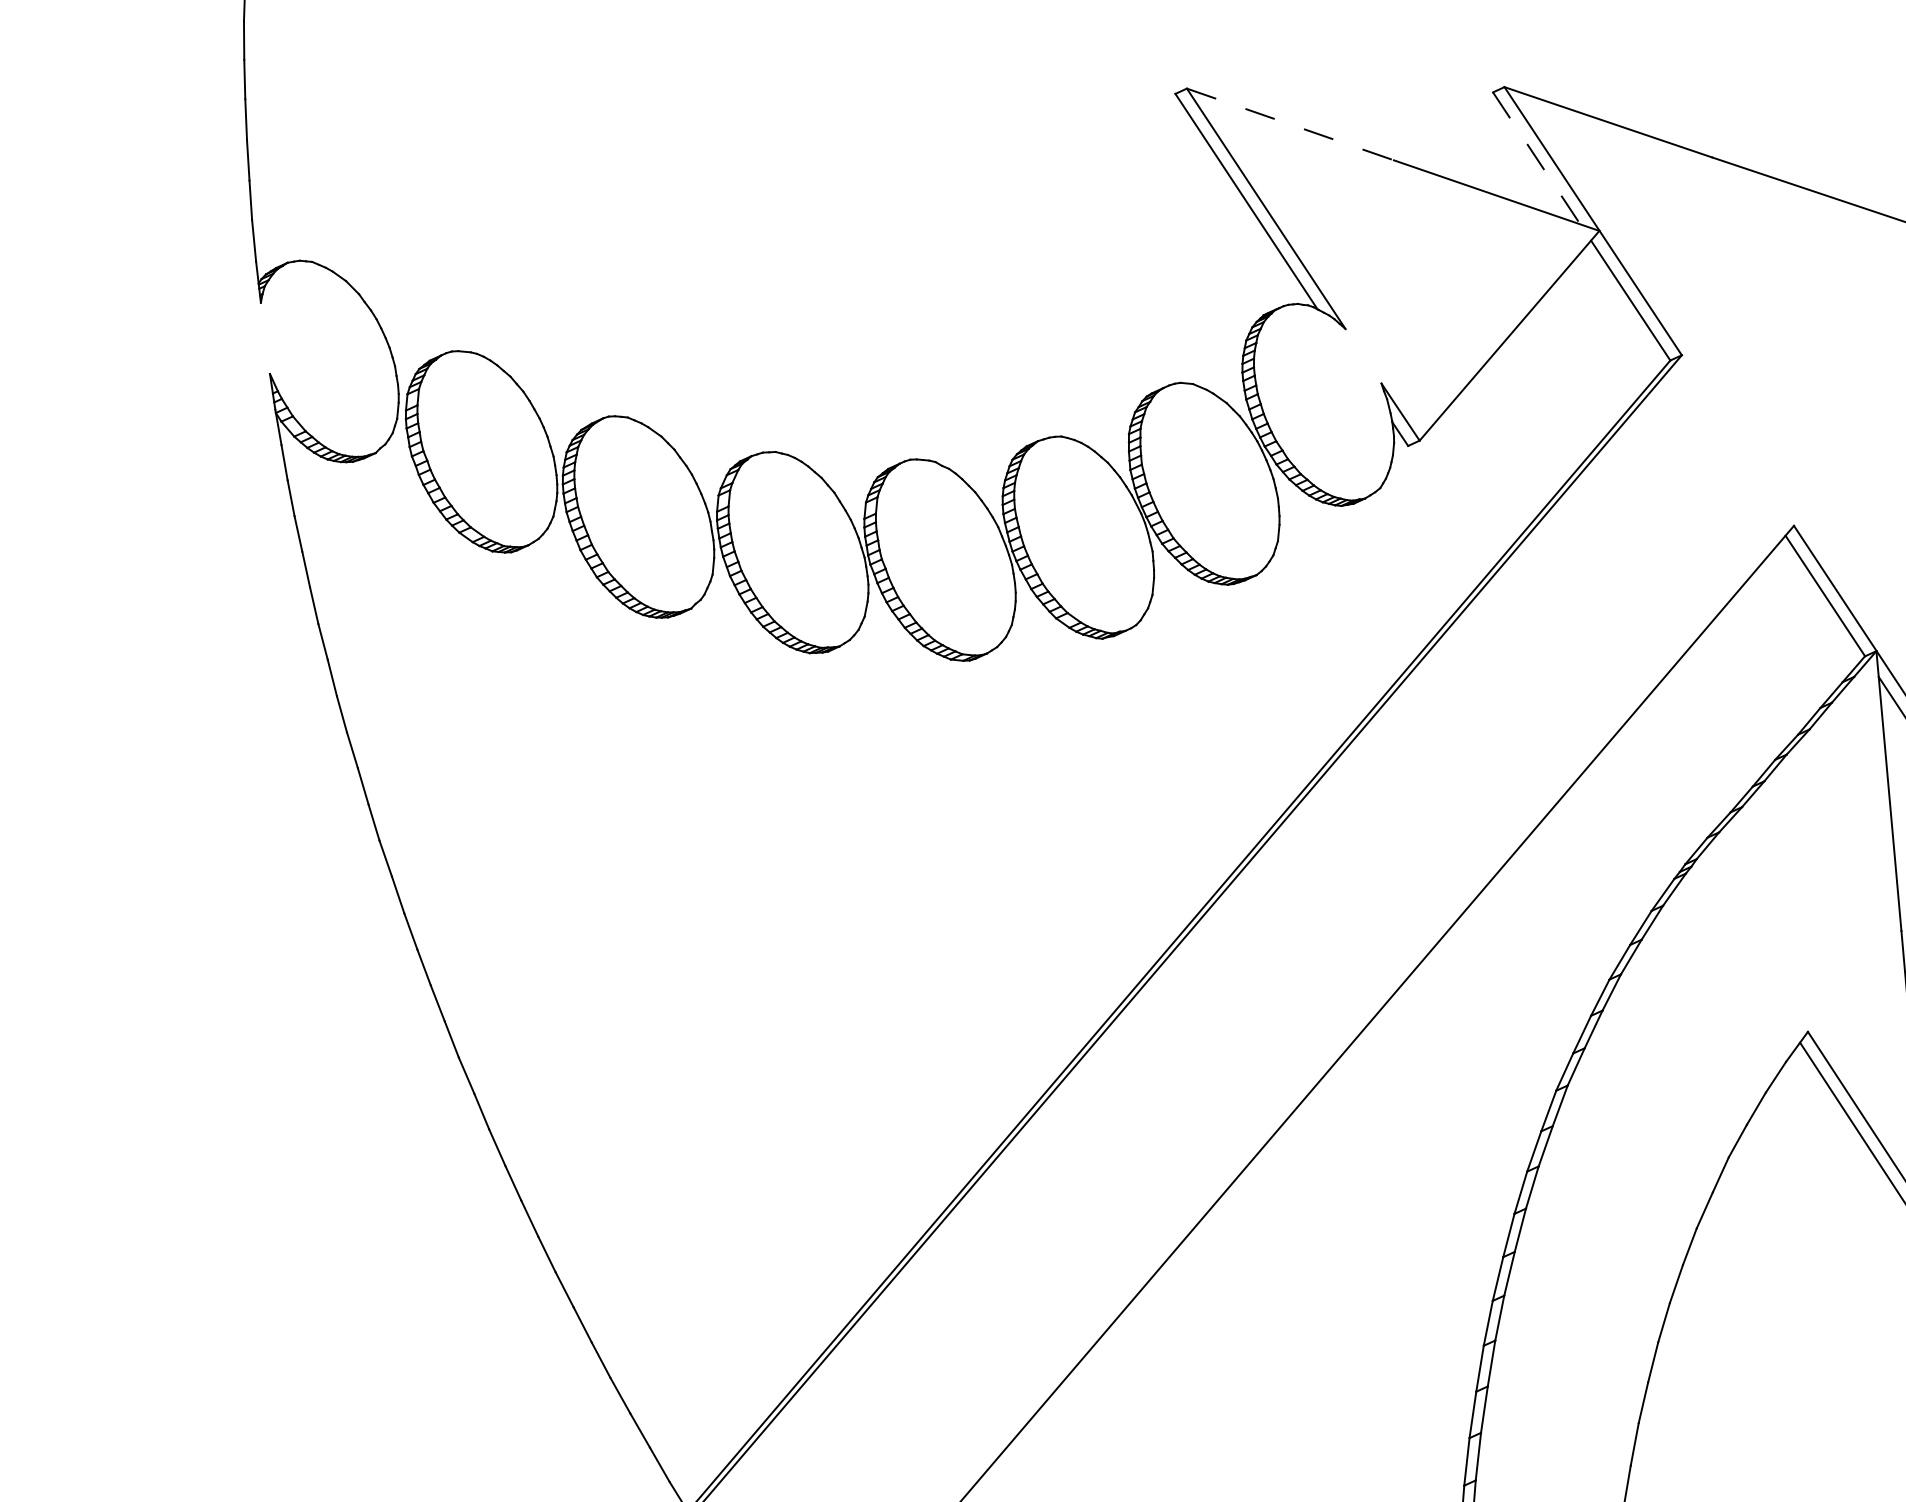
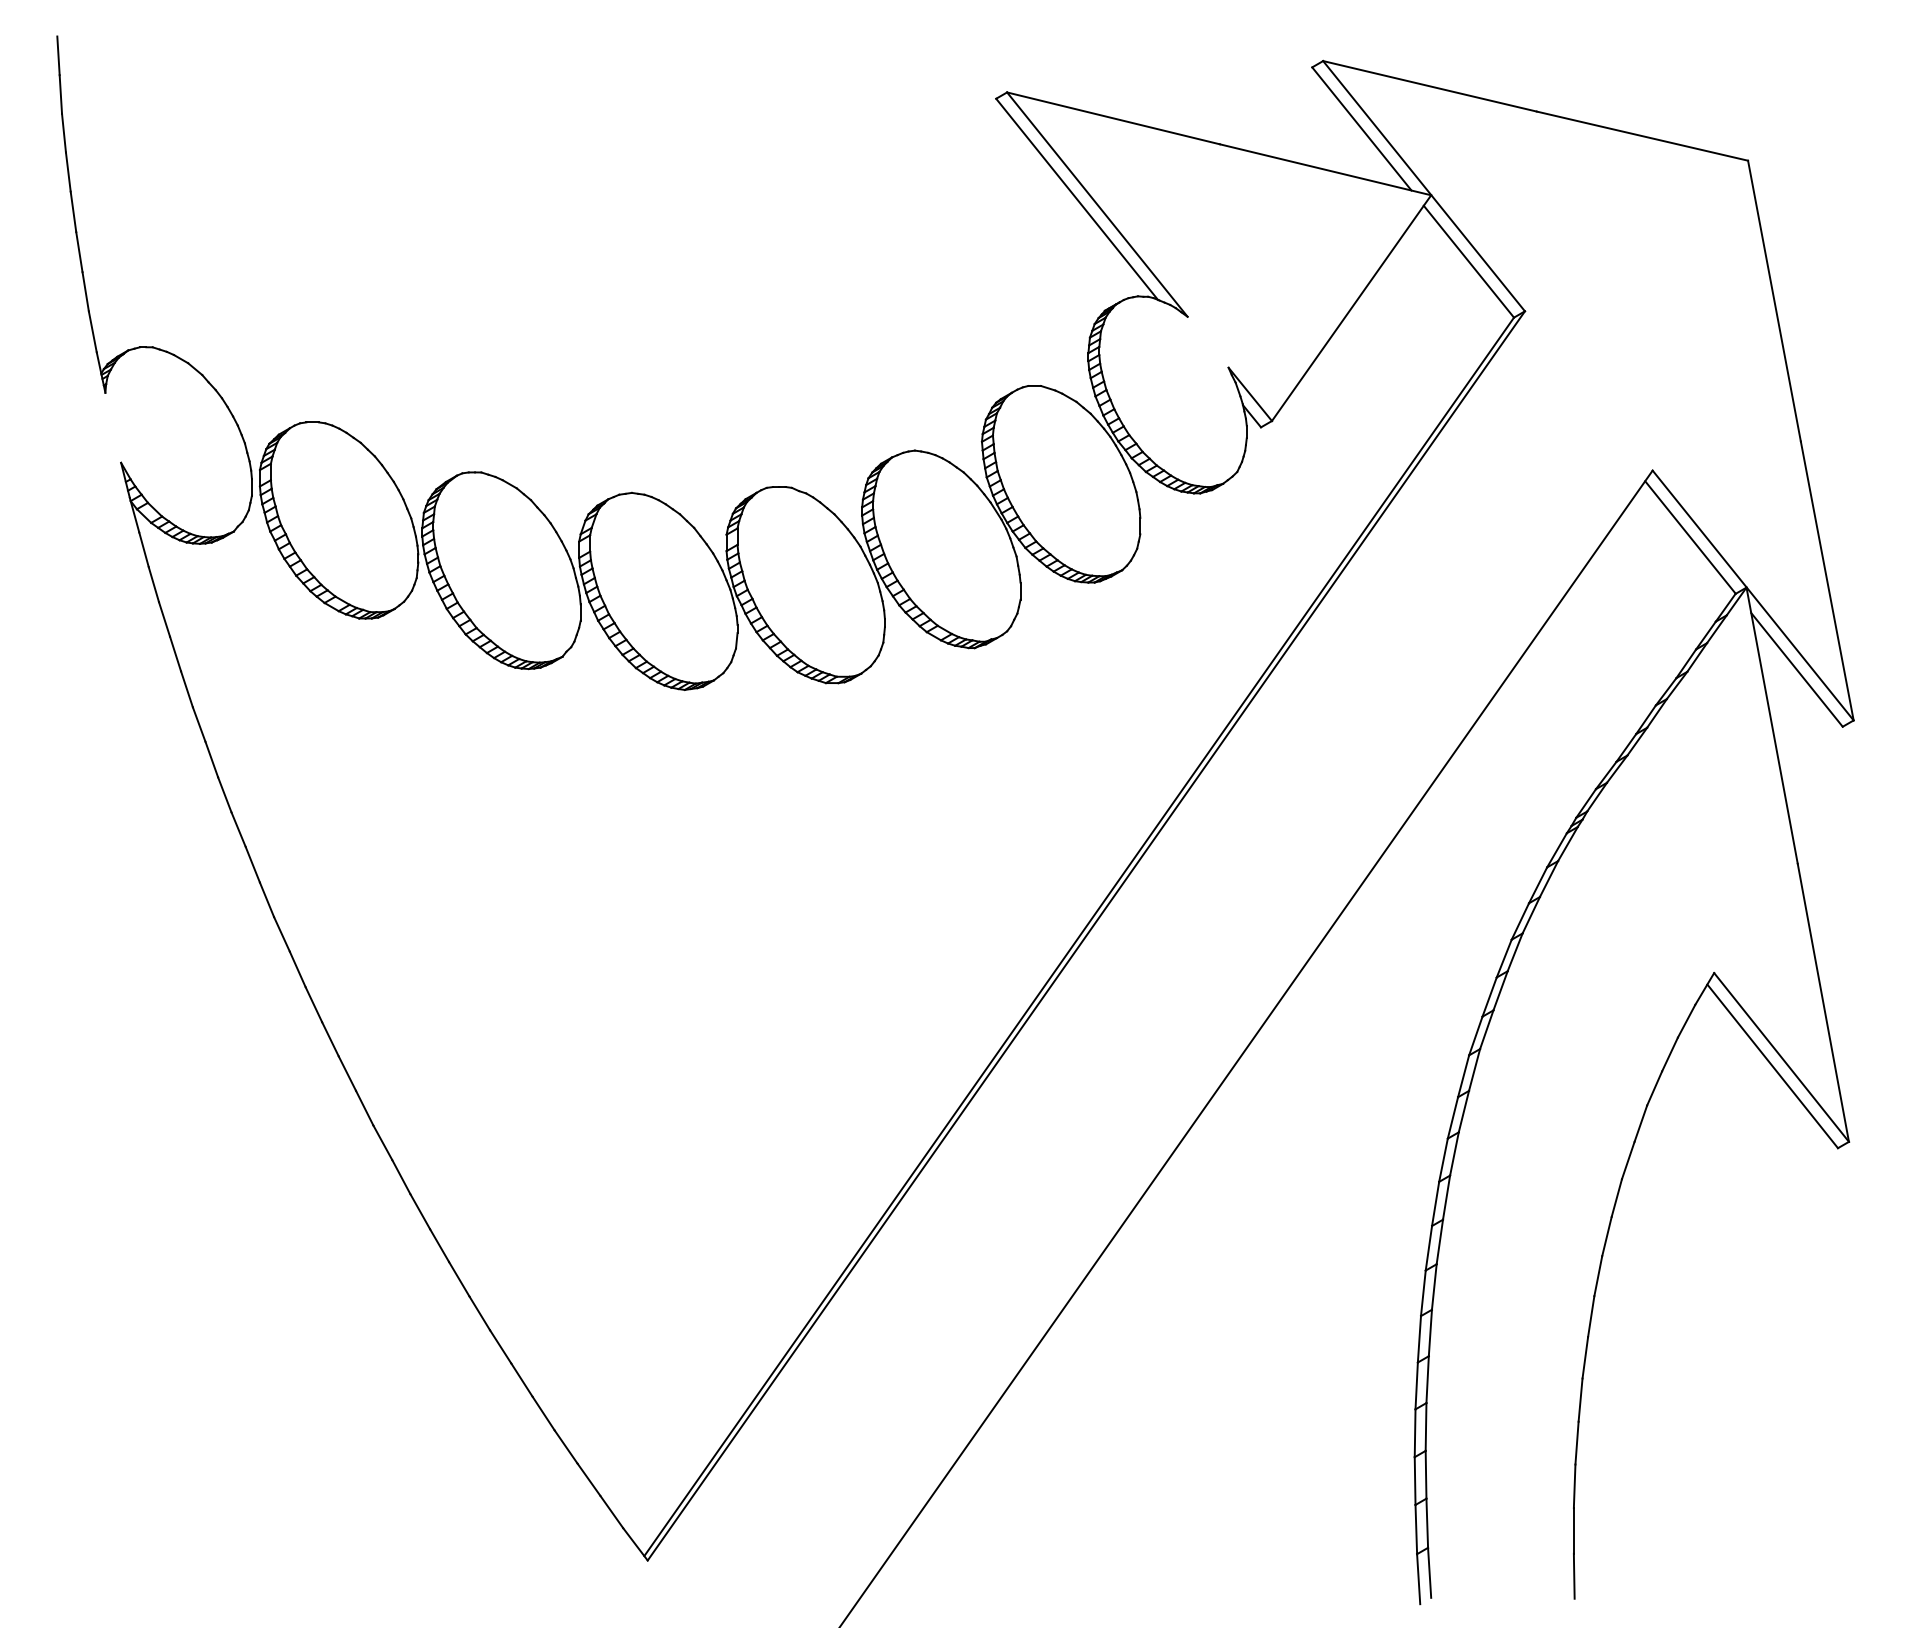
line: (1290, 124) -> (1113, 118), dashed -> solid
line: (1537, 158) -> (1362, 129), dashed -> solid

